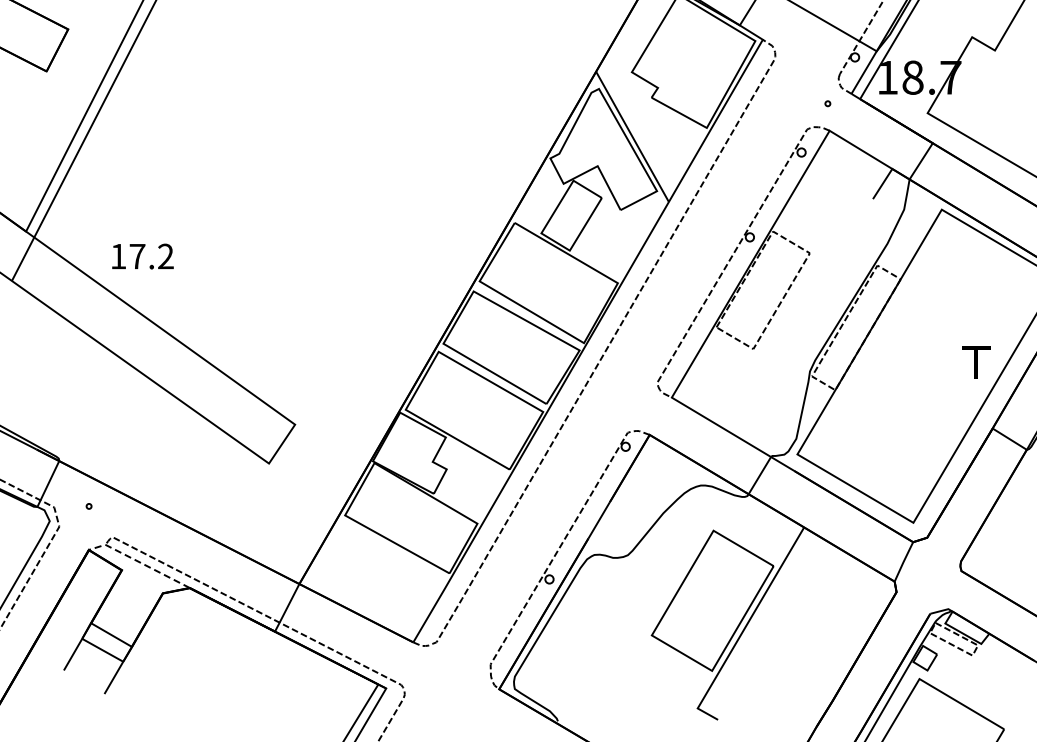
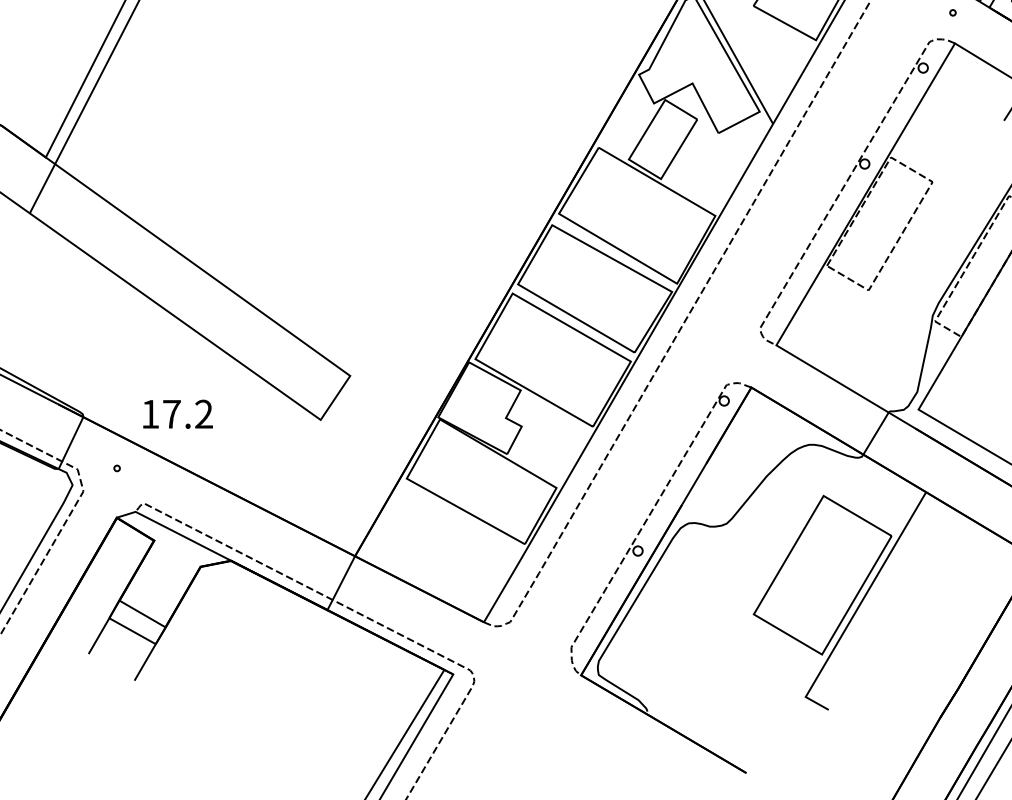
text: (142, 256) -> (177, 414), moved
line: (139, 562) -> (174, 531), dashed -> solid

